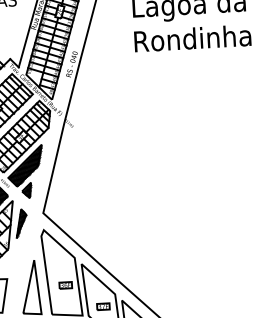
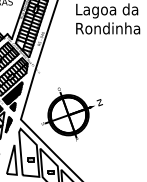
part: (134, 198) -> (71, 114), added

